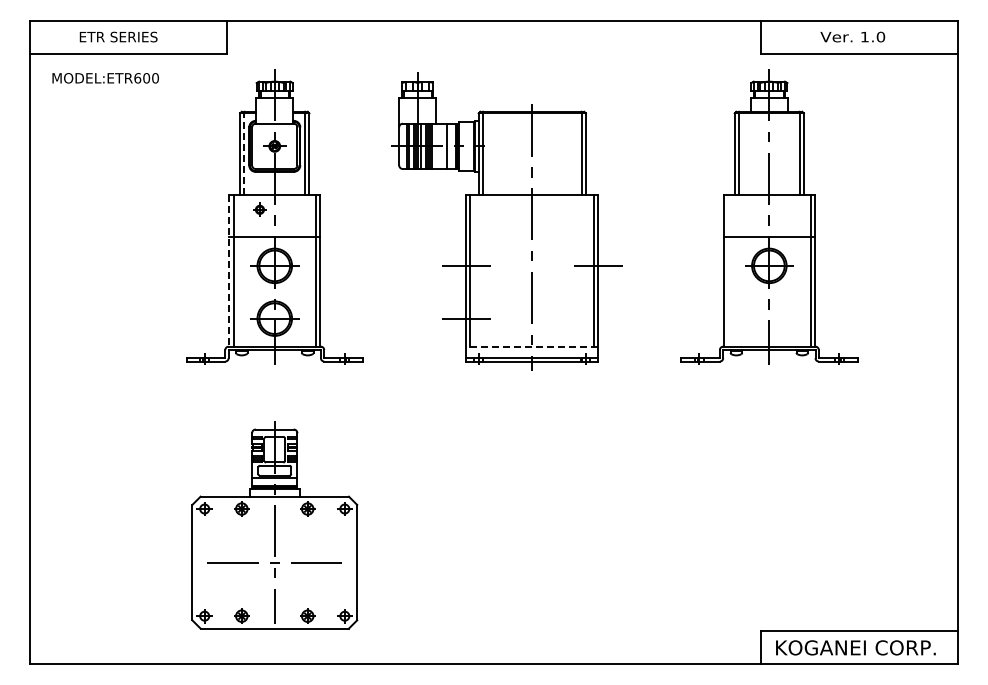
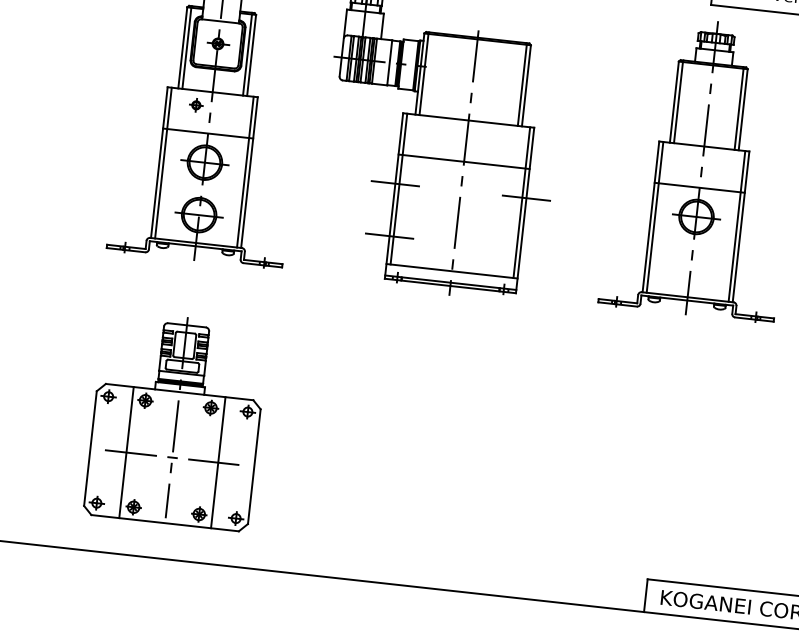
line: (244, 154) -> (187, 48), dashed -> solid
line: (532, 236) -> (464, 161), added
line: (229, 270) -> (159, 162), dashed -> solid
line: (728, 270) -> (655, 217), added
line: (532, 346) -> (452, 271), dashed -> solid
line: (228, 562) -> (126, 452), added
line: (320, 562) -> (217, 462), added

